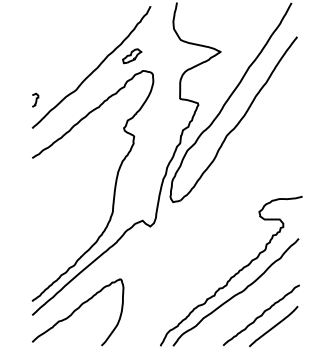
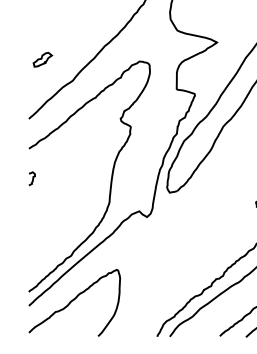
part: (132, 56) -> (43, 60), moved
curve: (35, 99) -> (32, 178), moved

